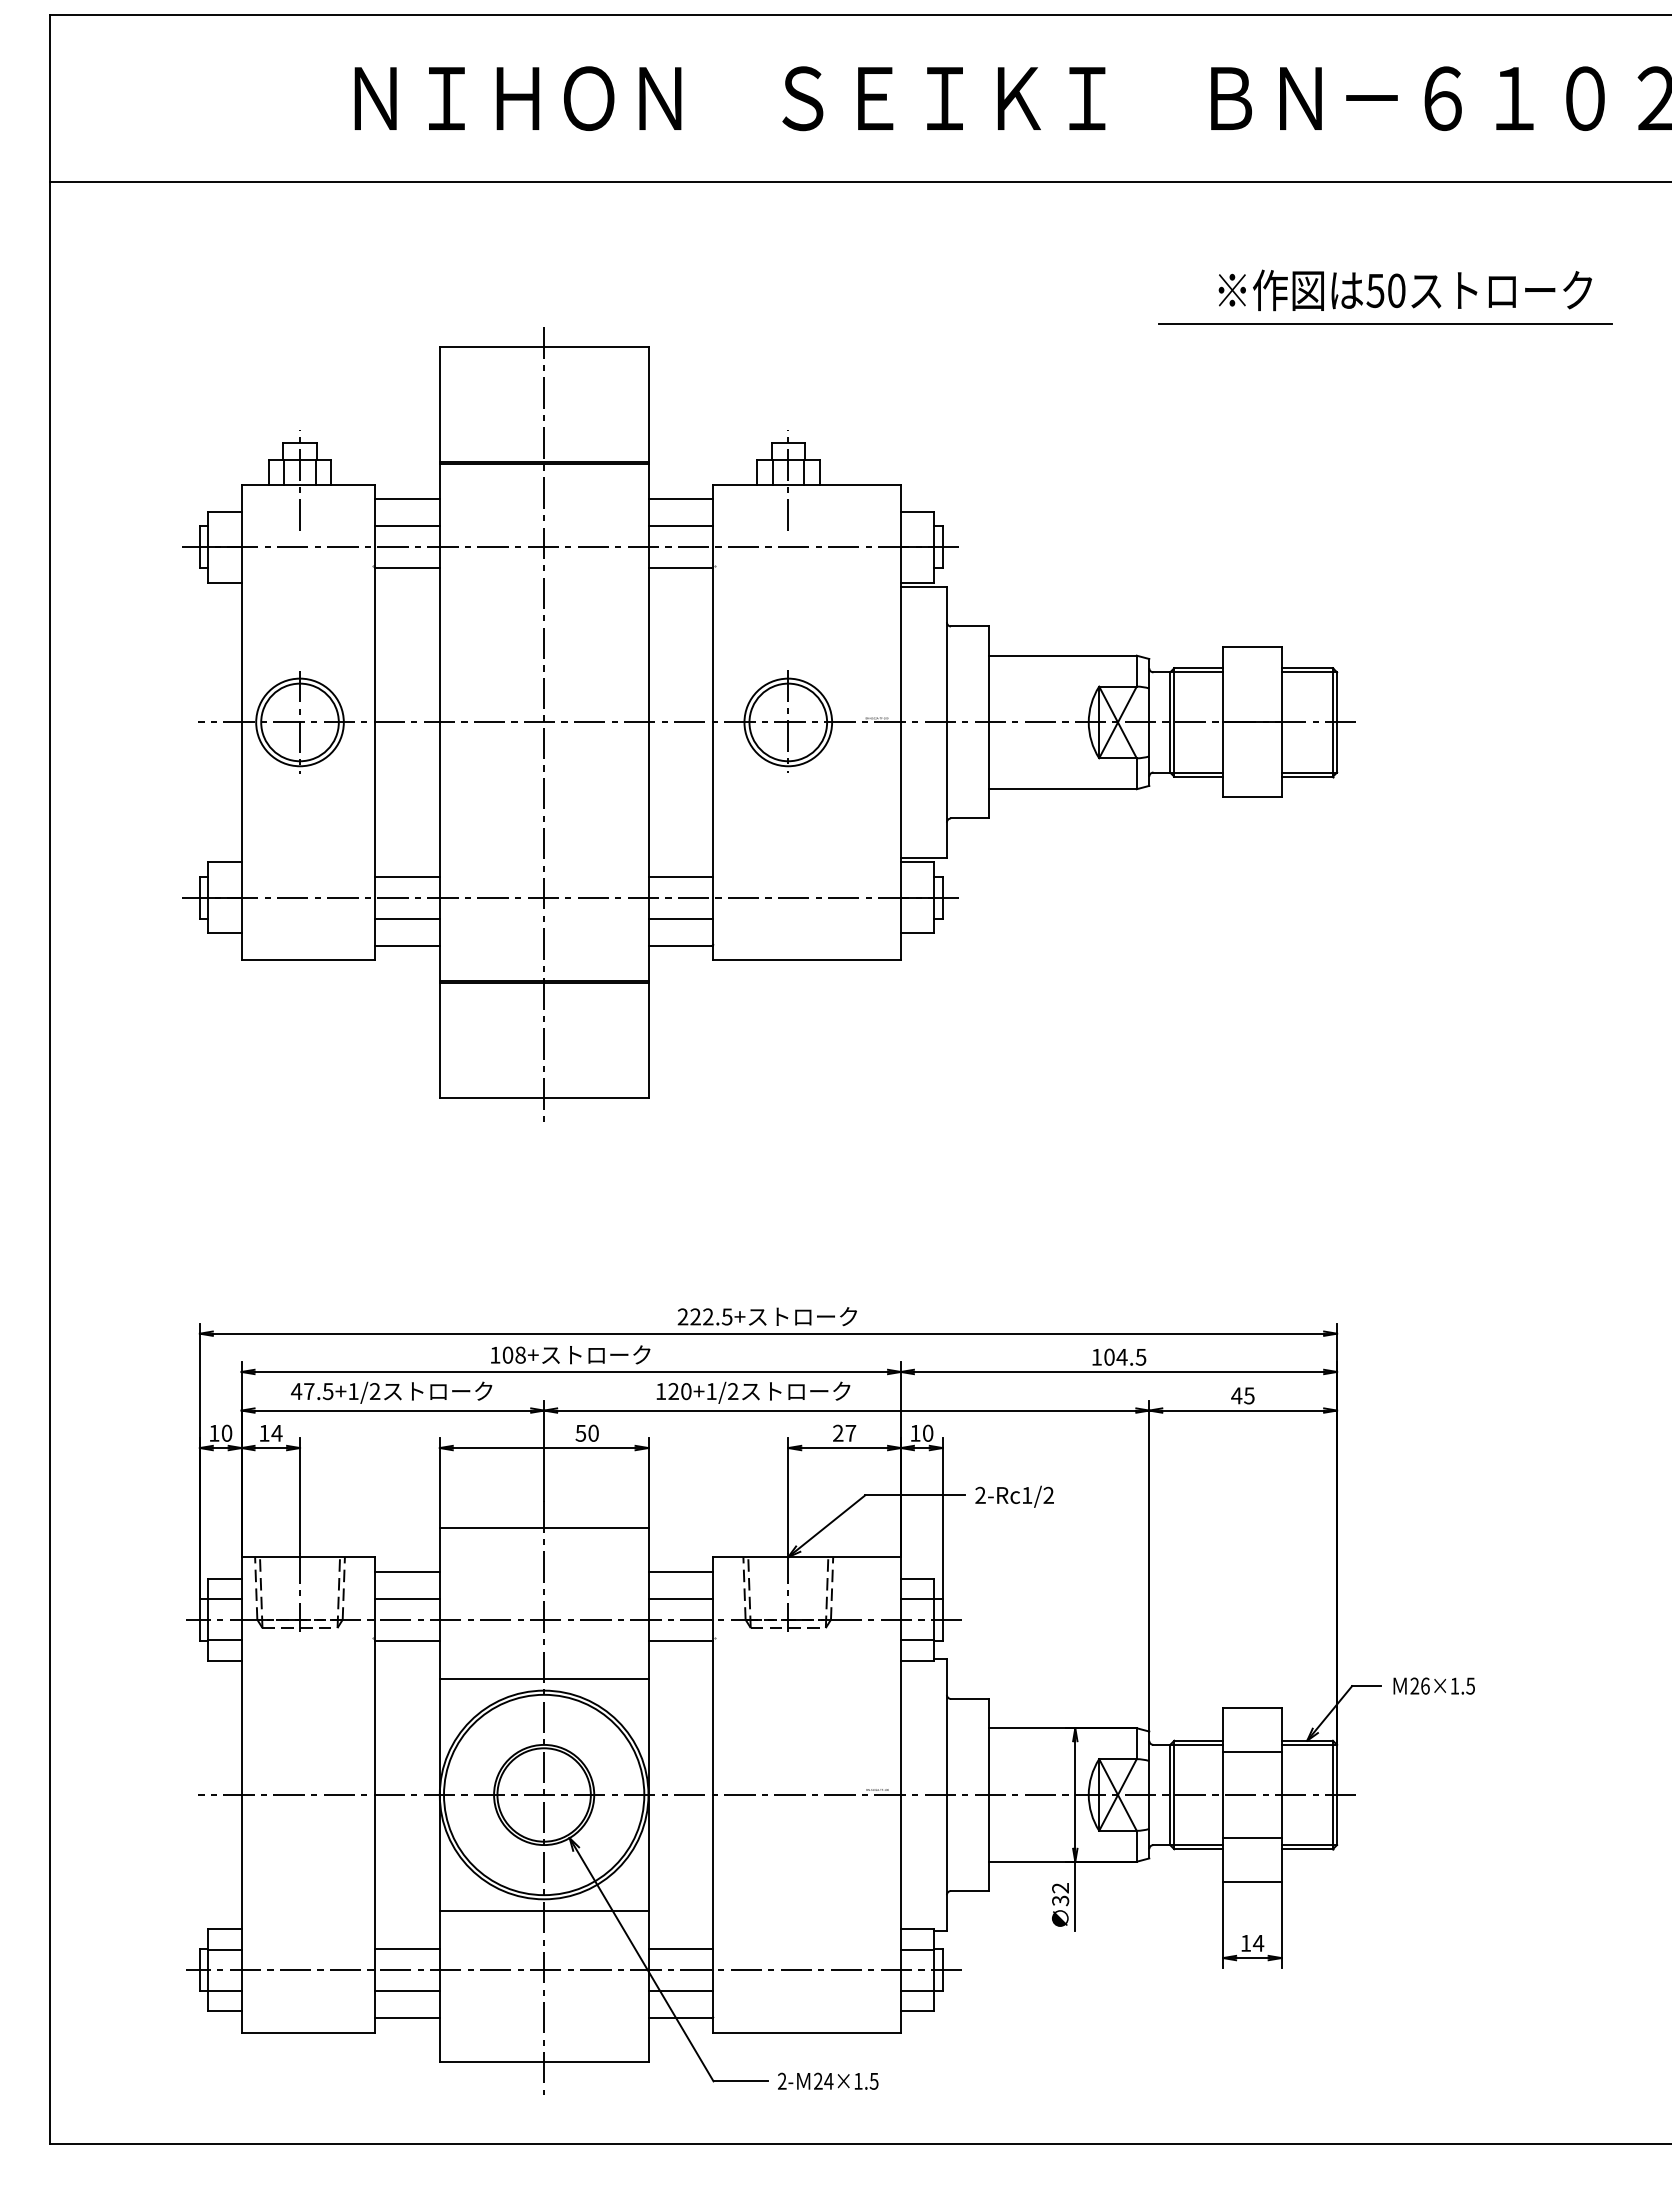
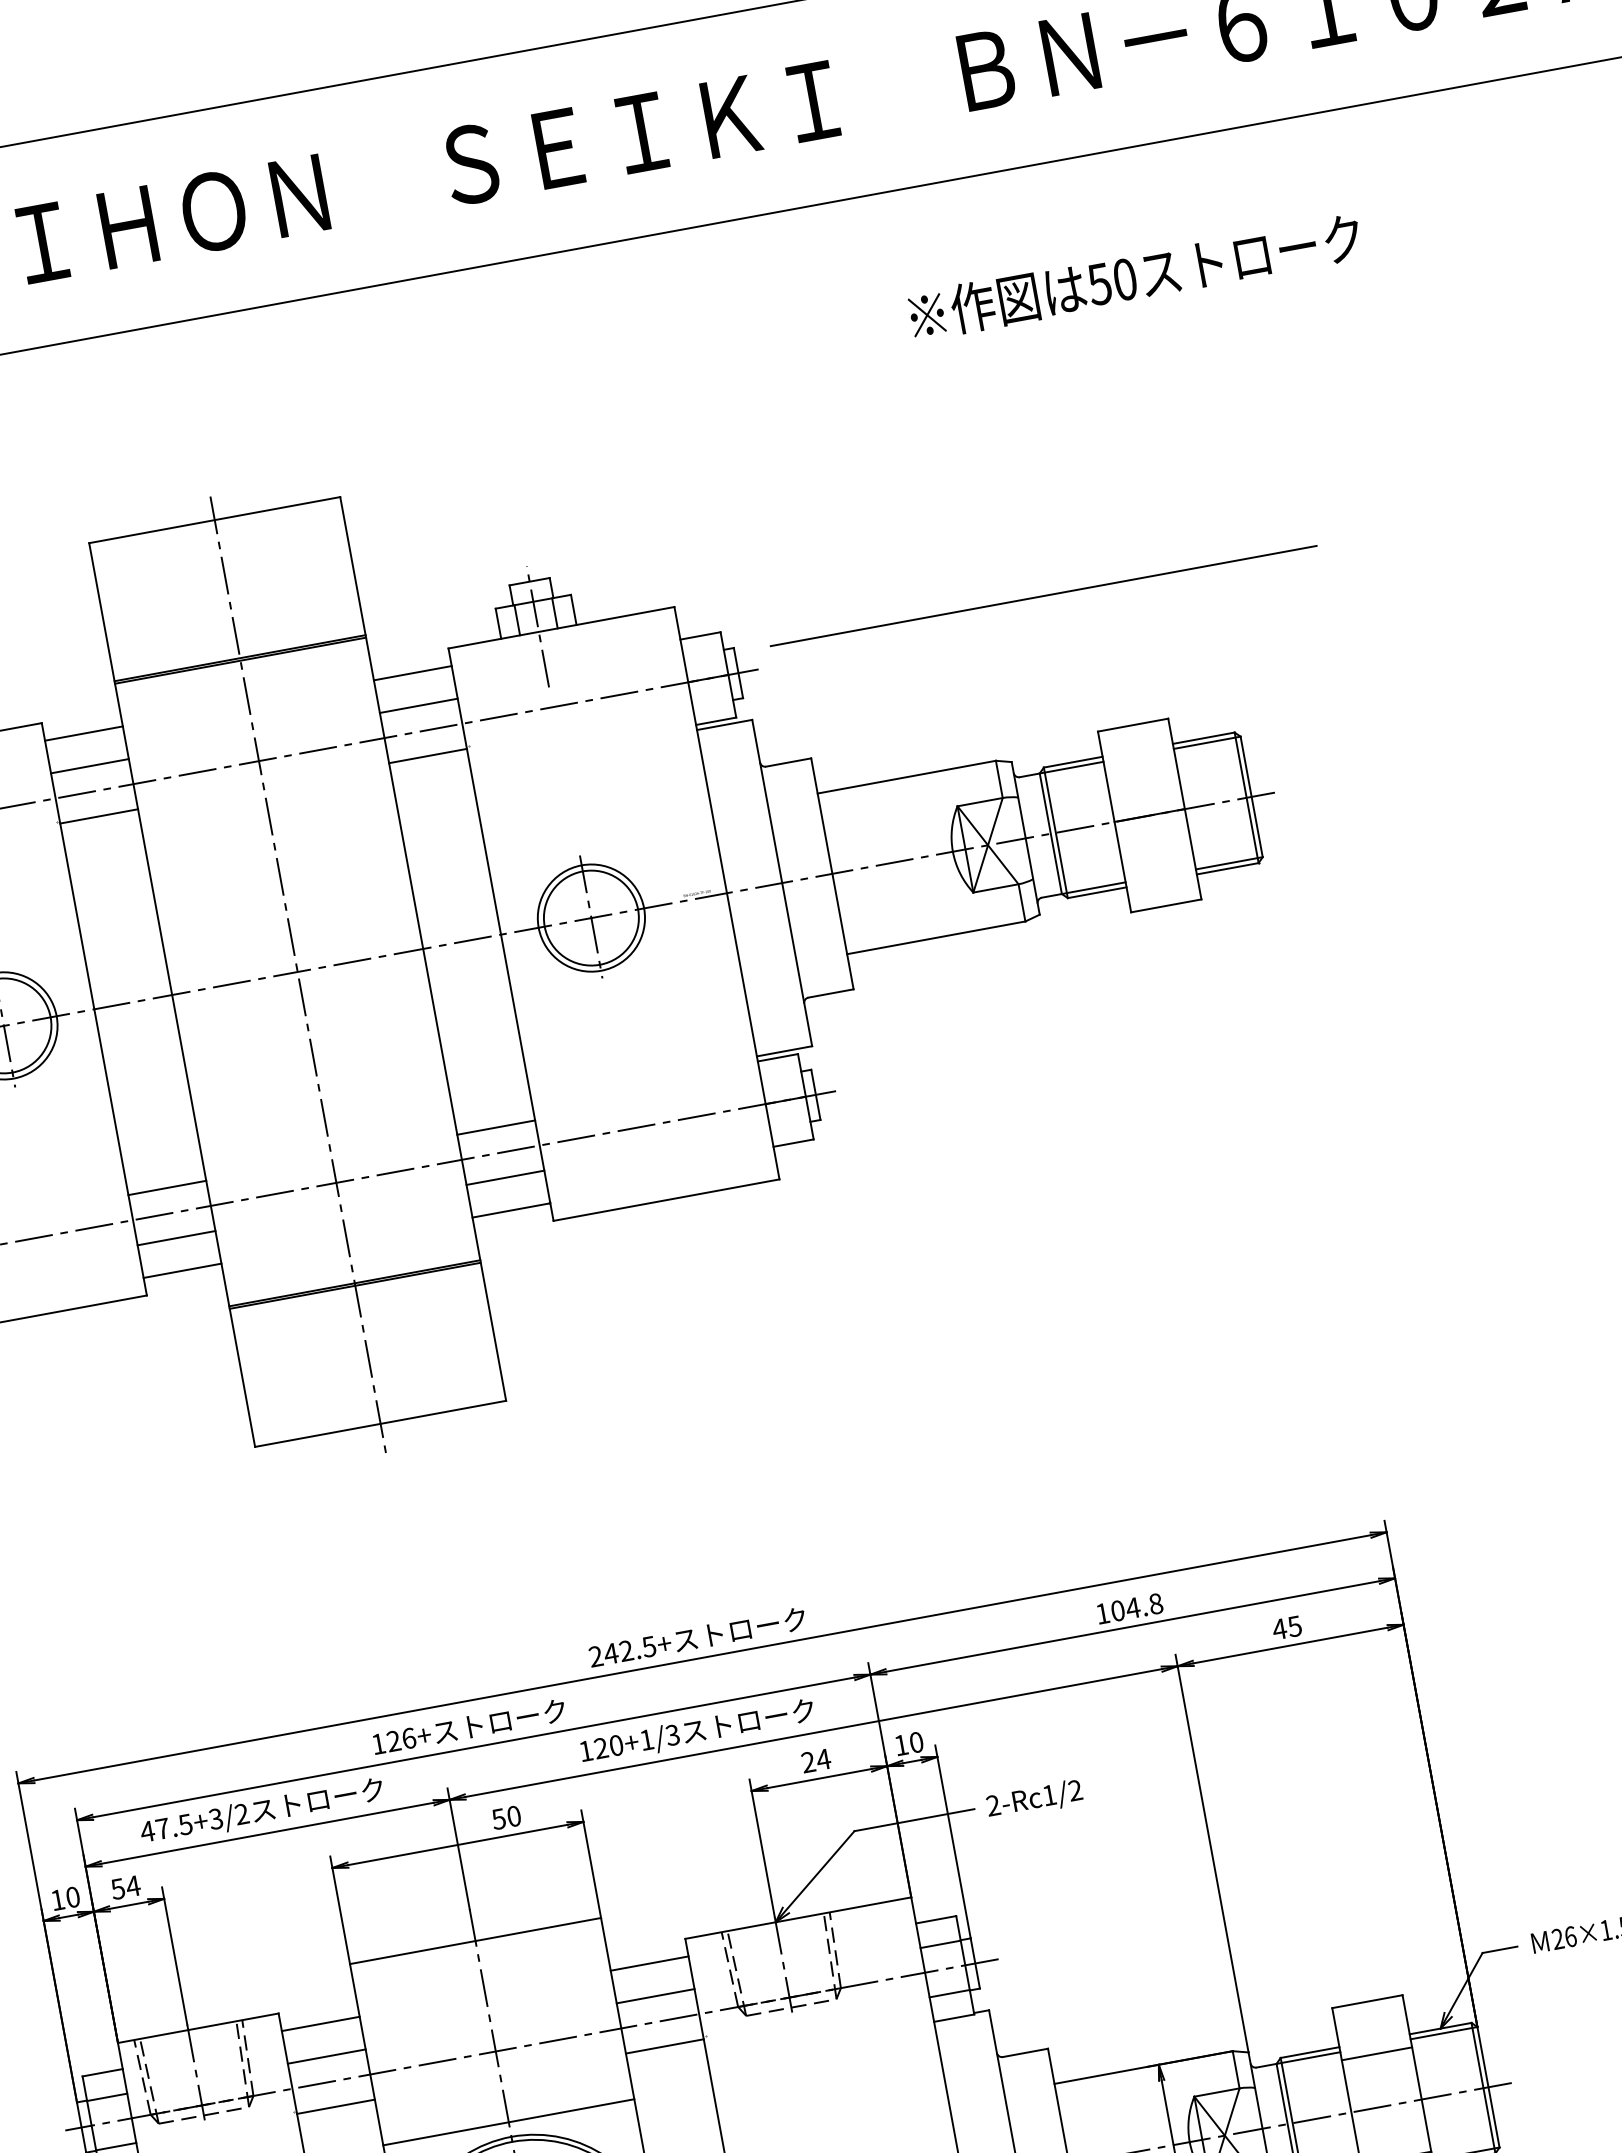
text: (1405, 290) -> (1135, 277), moved
line: (1385, 323) -> (1043, 595), moved
text: (695, 1316) -> (610, 1653), 222.5+ -> 242.5+
text: (513, 1354) -> (400, 1739), 108+ -> 126+
text: (1140, 1356) -> (1155, 1603), 104.5 -> 104.8
text: (353, 1391) -> (216, 1819), 47.5+1/2 -> 47.5+3/2
text: (732, 1391) -> (672, 1735), 120+1/2 -> 120+1/3
text: (264, 1433) -> (118, 1889), 14 -> 54
text: (850, 1433) -> (823, 1759), 27 -> 24

